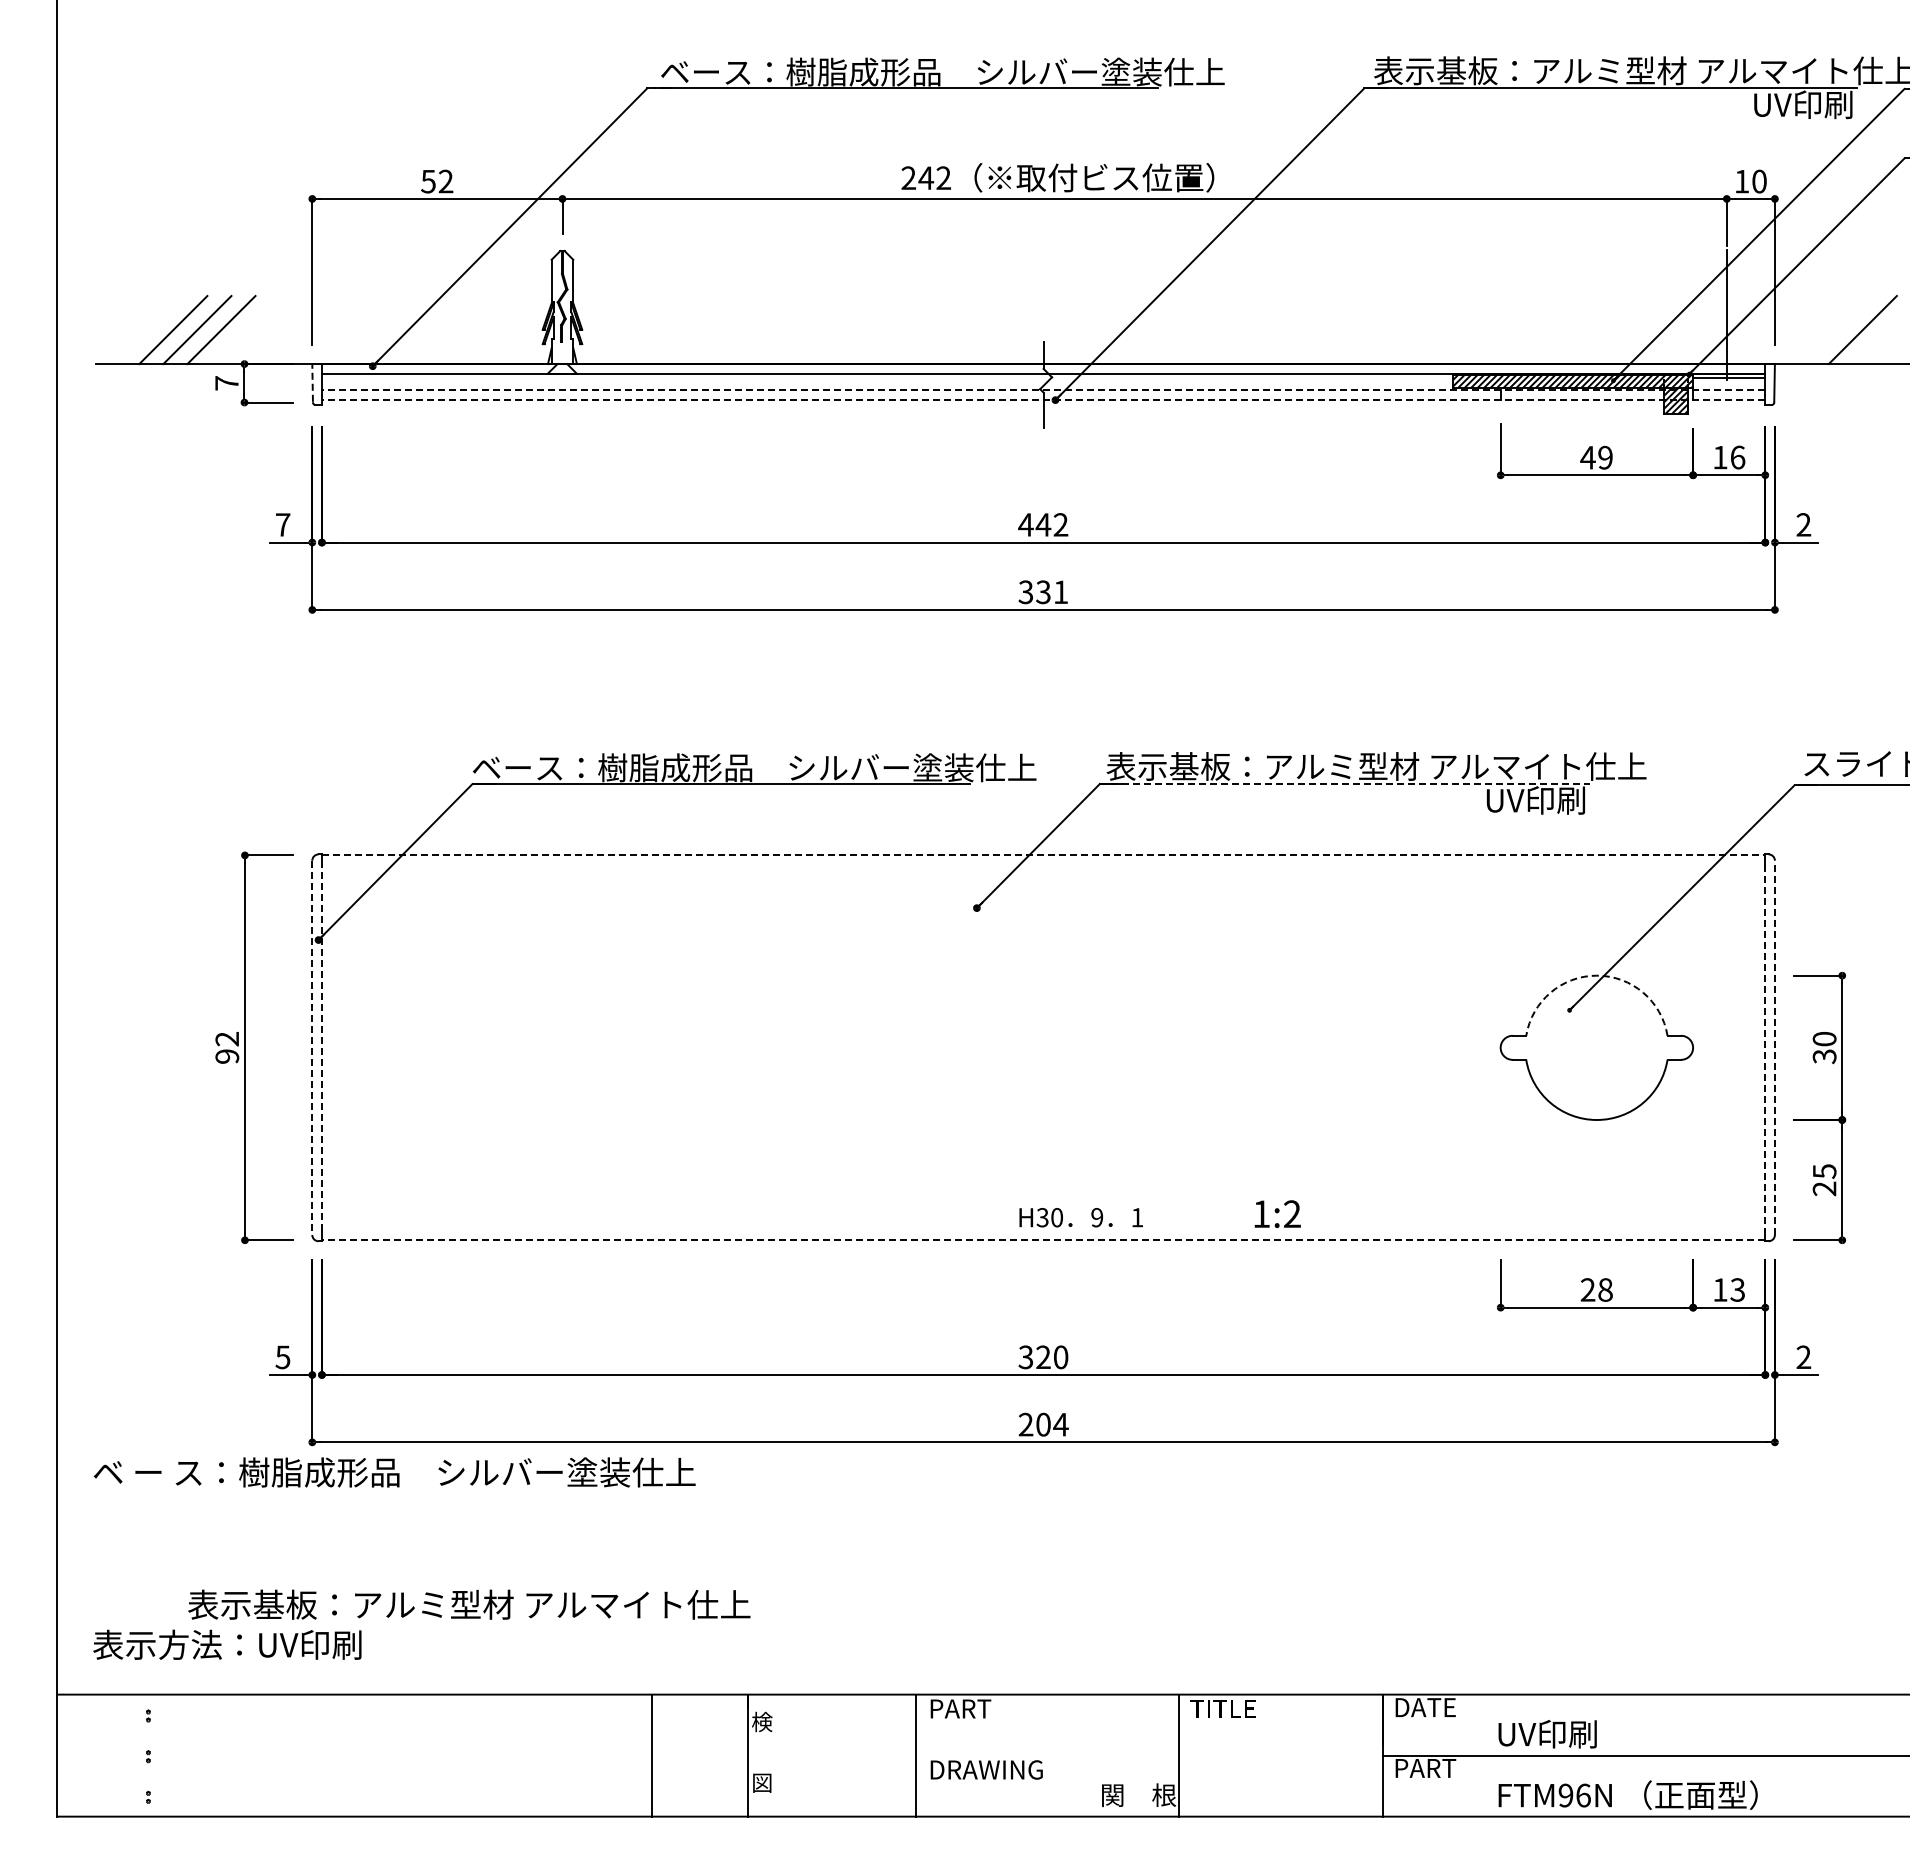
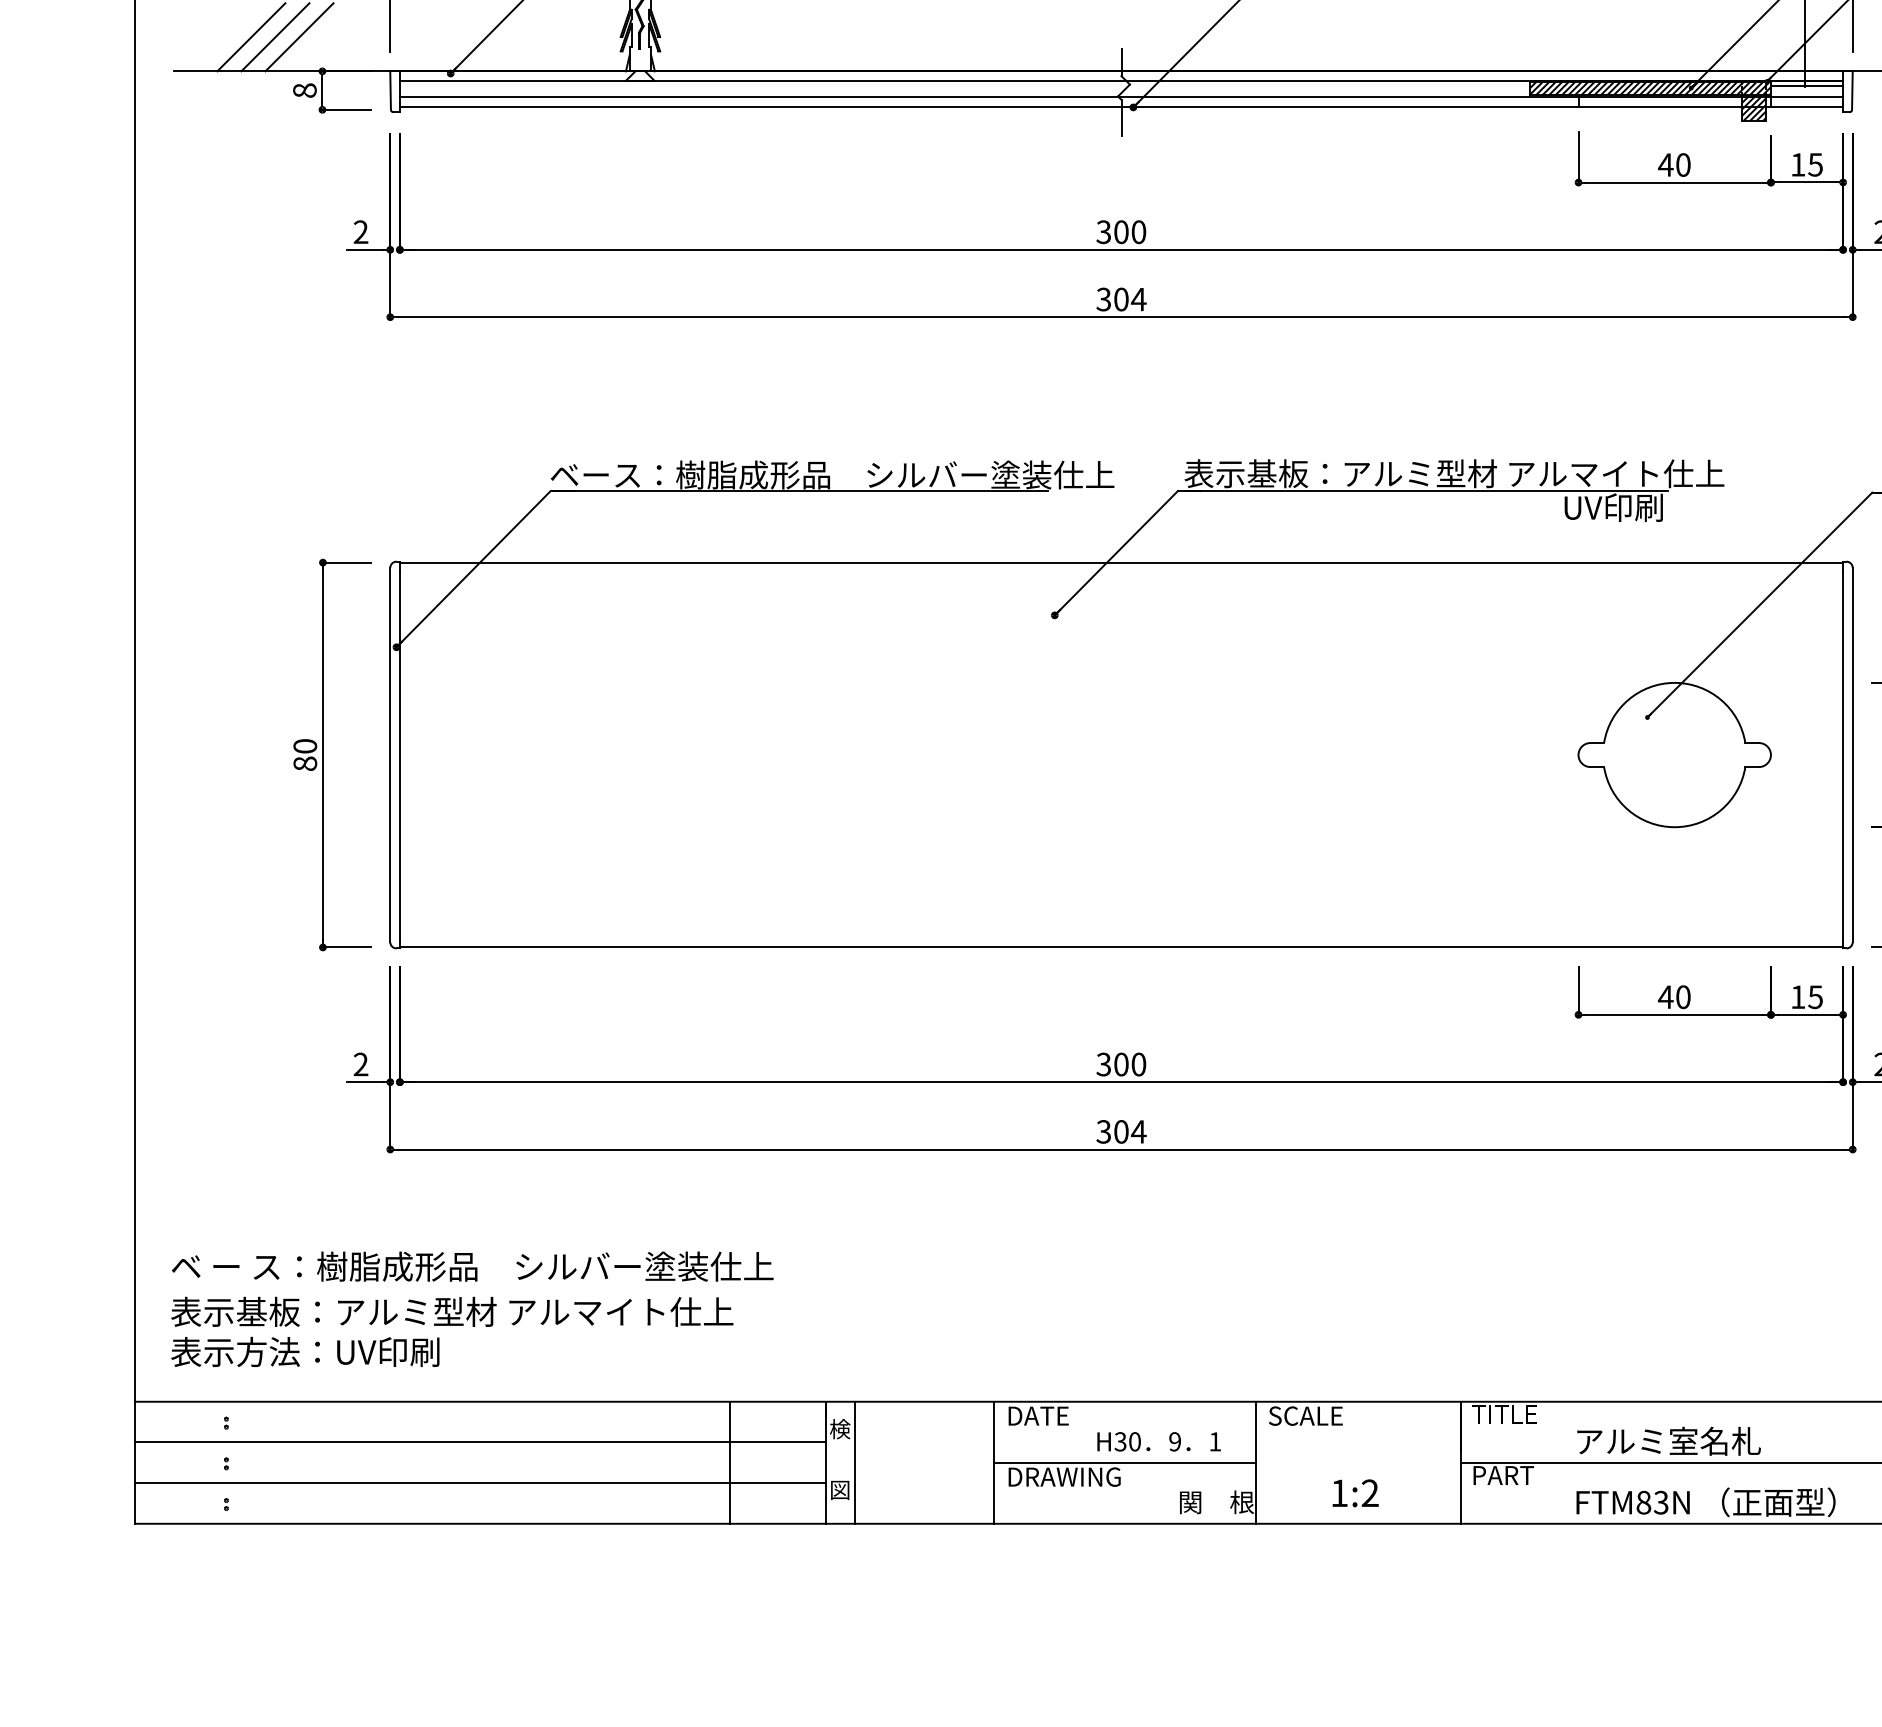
line: (312, 382) -> (390, 89), dashed -> solid
text: (226, 383) -> (304, 90), 7 -> 8
line: (1043, 390) -> (1121, 97), dashed -> solid
line: (1043, 400) -> (1121, 107), dashed -> solid
text: (1605, 457) -> (1683, 164), 49 -> 40
text: (1737, 457) -> (1815, 164), 16 -> 15
text: (282, 524) -> (360, 231), 7 -> 2
text: (1043, 524) -> (1121, 231), 442 -> 300
text: (1052, 592) -> (1130, 299), 331 -> 304
line: (1345, 784) -> (1423, 491), dashed -> solid
line: (1043, 855) -> (1121, 562), dashed -> solid
arc: (1596, 975) -> (1674, 682), dashed -> solid
text: (227, 1047) -> (305, 754), 92 -> 80
line: (321, 1047) -> (399, 754), dashed -> solid
line: (1774, 1047) -> (1852, 754), dashed -> solid
line: (312, 1048) -> (390, 755), dashed -> solid
line: (1765, 1048) -> (1843, 755), dashed -> solid
text: (1277, 1214) -> (1355, 1493), moved
text: (1080, 1217) -> (1158, 1441), moved
line: (1043, 1240) -> (1121, 947), dashed -> solid
text: (1596, 1289) -> (1674, 996), 28 -> 40
text: (1737, 1289) -> (1815, 996), 13 -> 15
text: (282, 1357) -> (360, 1064), 5 -> 2
text: (1043, 1357) -> (1121, 1064), 320 -> 300
text: (1025, 1424) -> (1103, 1131), 204 -> 304
text: (394, 1472) -> (472, 1266), moved
text: (469, 1604) -> (452, 1311), moved
text: (1426, 1707) -> (1504, 1414), DATE -> TITLE
text: (962, 1708) -> (1040, 1415), PART -> DATE
text: (1227, 1708) -> (1305, 1415), TITLE -> SCALE
text: (1590, 1733) -> (1668, 1440), UV印刷 -> アルミ室名札
line: (402, 1735) -> (480, 1442), added
line: (776, 1755) -> (854, 1462), added
line: (1047, 1755) -> (1125, 1462), added
line: (402, 1775) -> (480, 1482), added
text: (1574, 1795) -> (1652, 1502), FTM96N -> FTM83N

